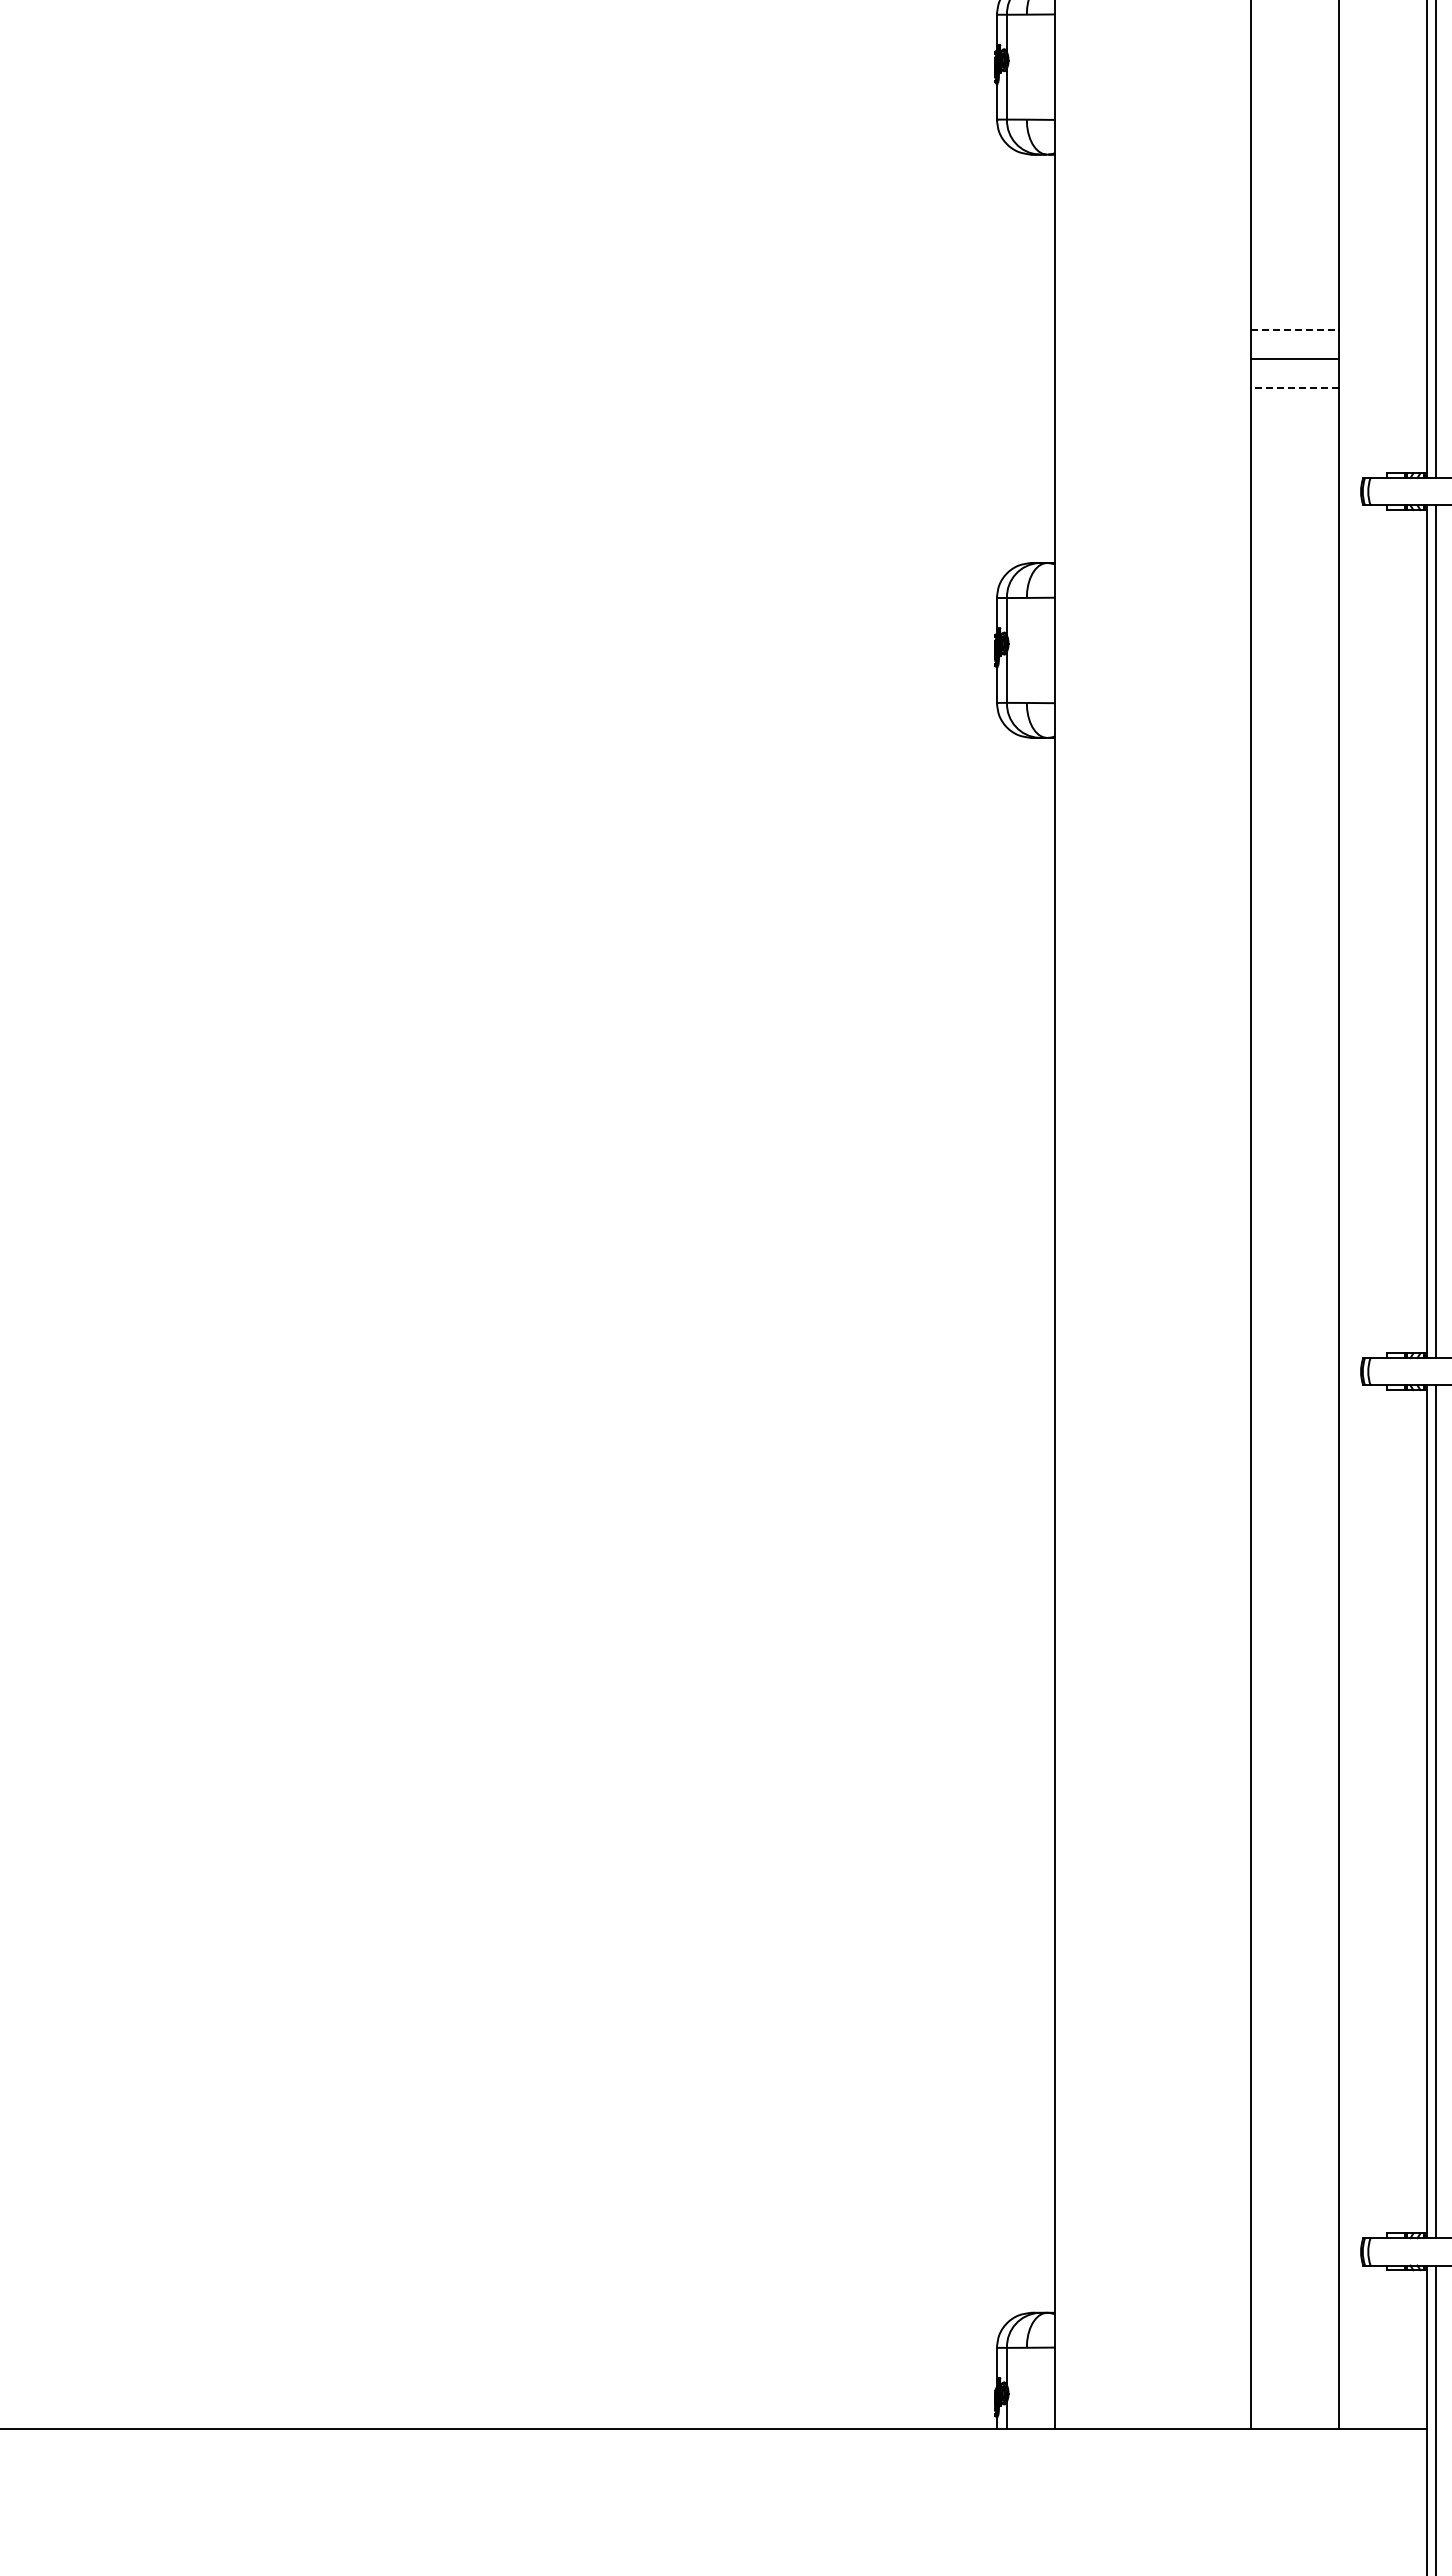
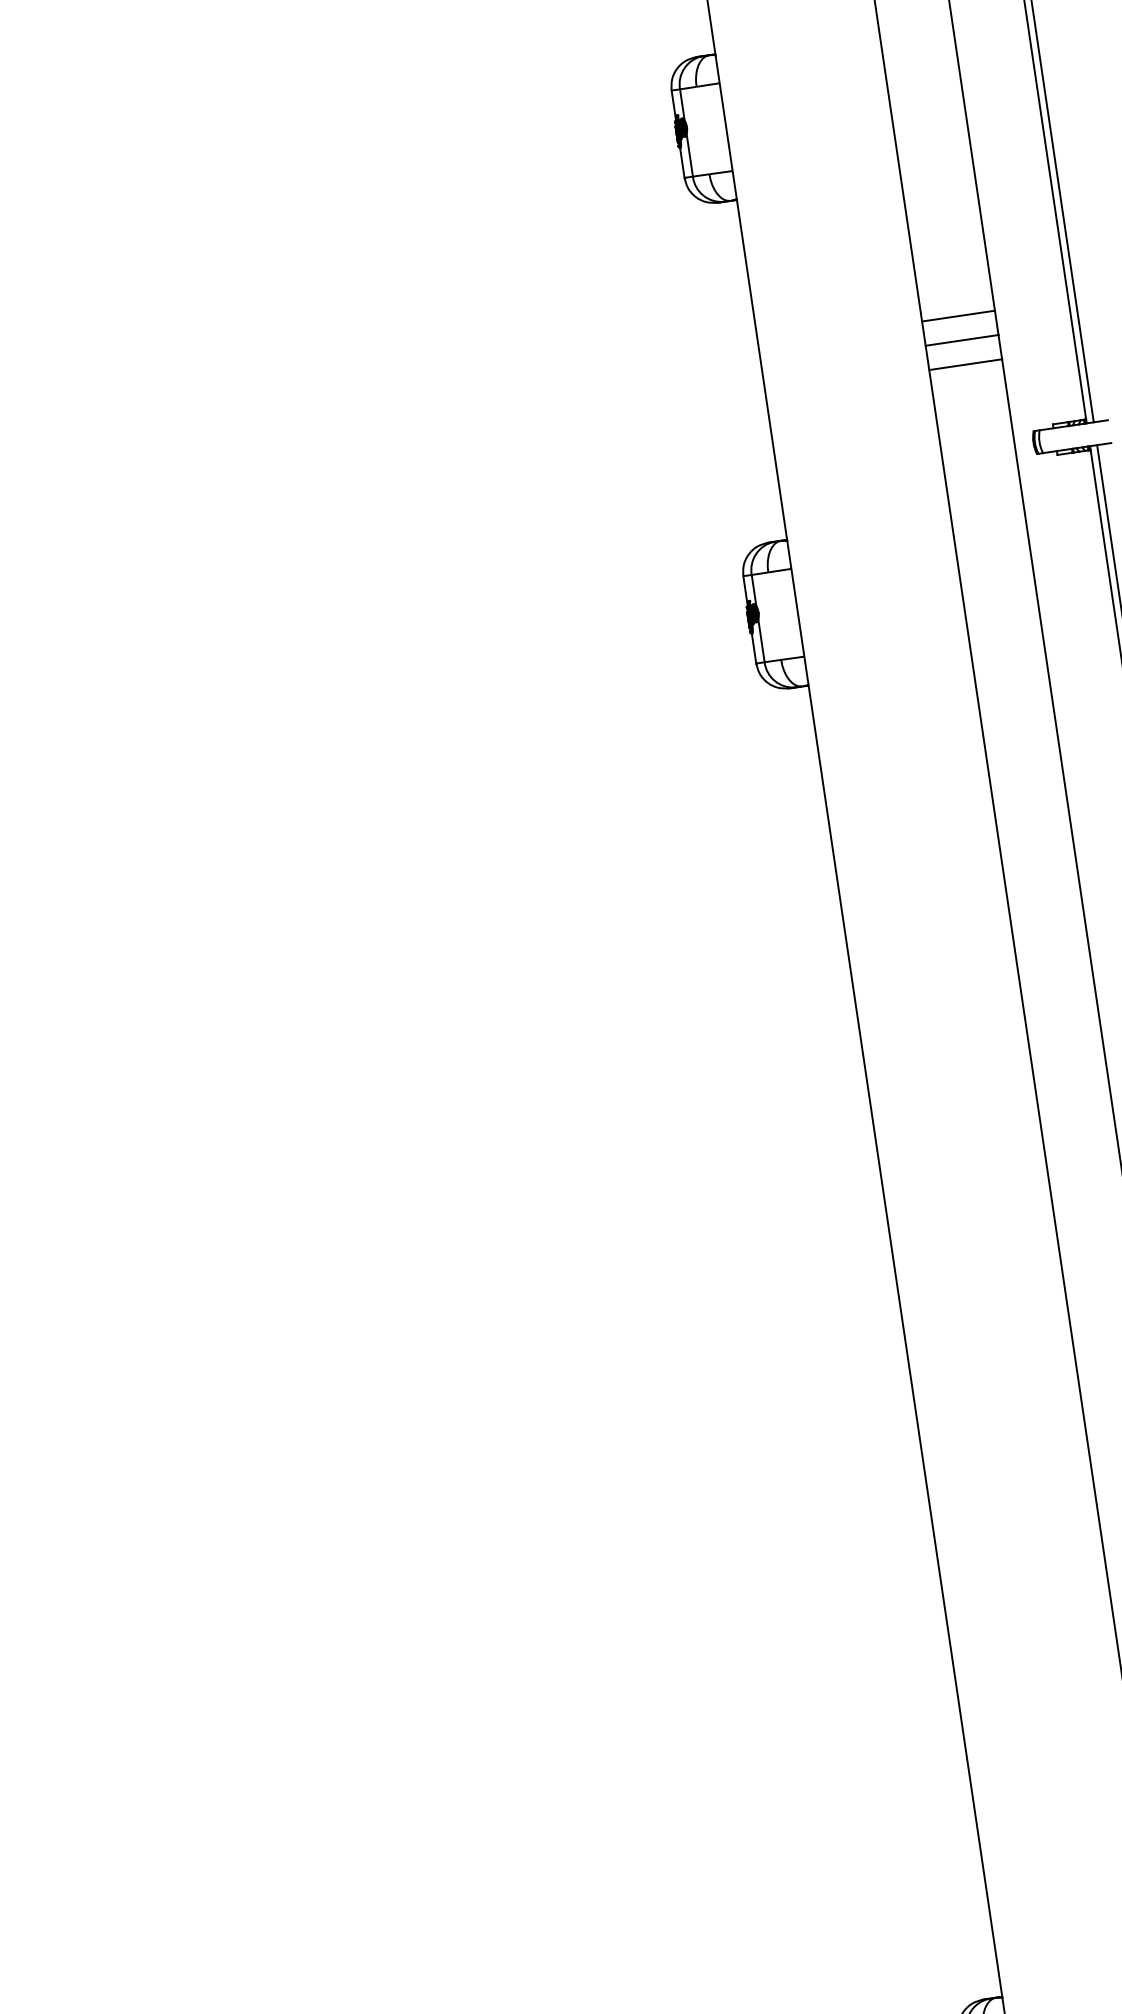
line: (1294, 329) -> (958, 316), dashed -> solid
line: (1294, 387) -> (965, 364), dashed -> solid

